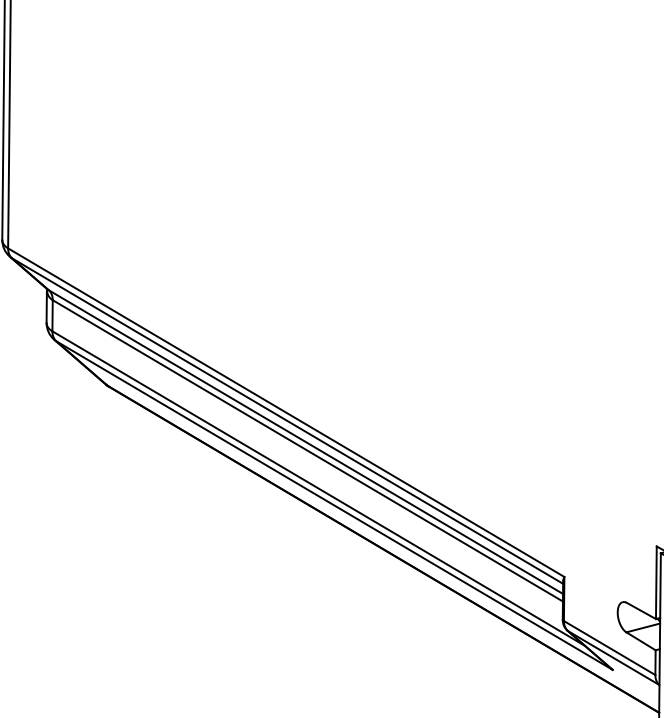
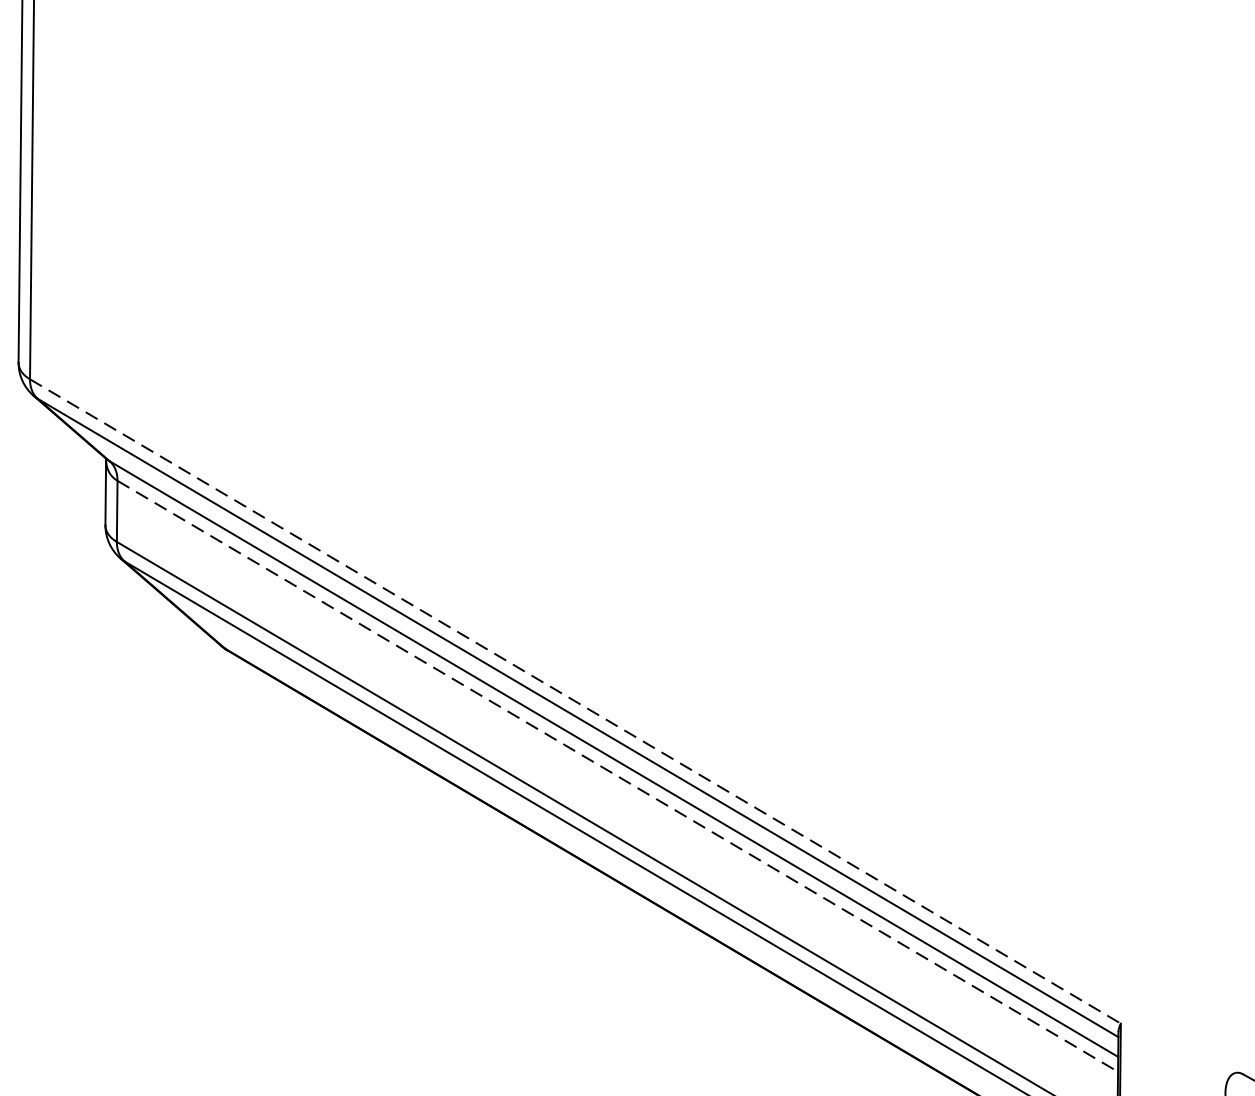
line: (286, 412) -> (575, 701), solid -> dashed
line: (308, 451) -> (619, 777), solid -> dashed

